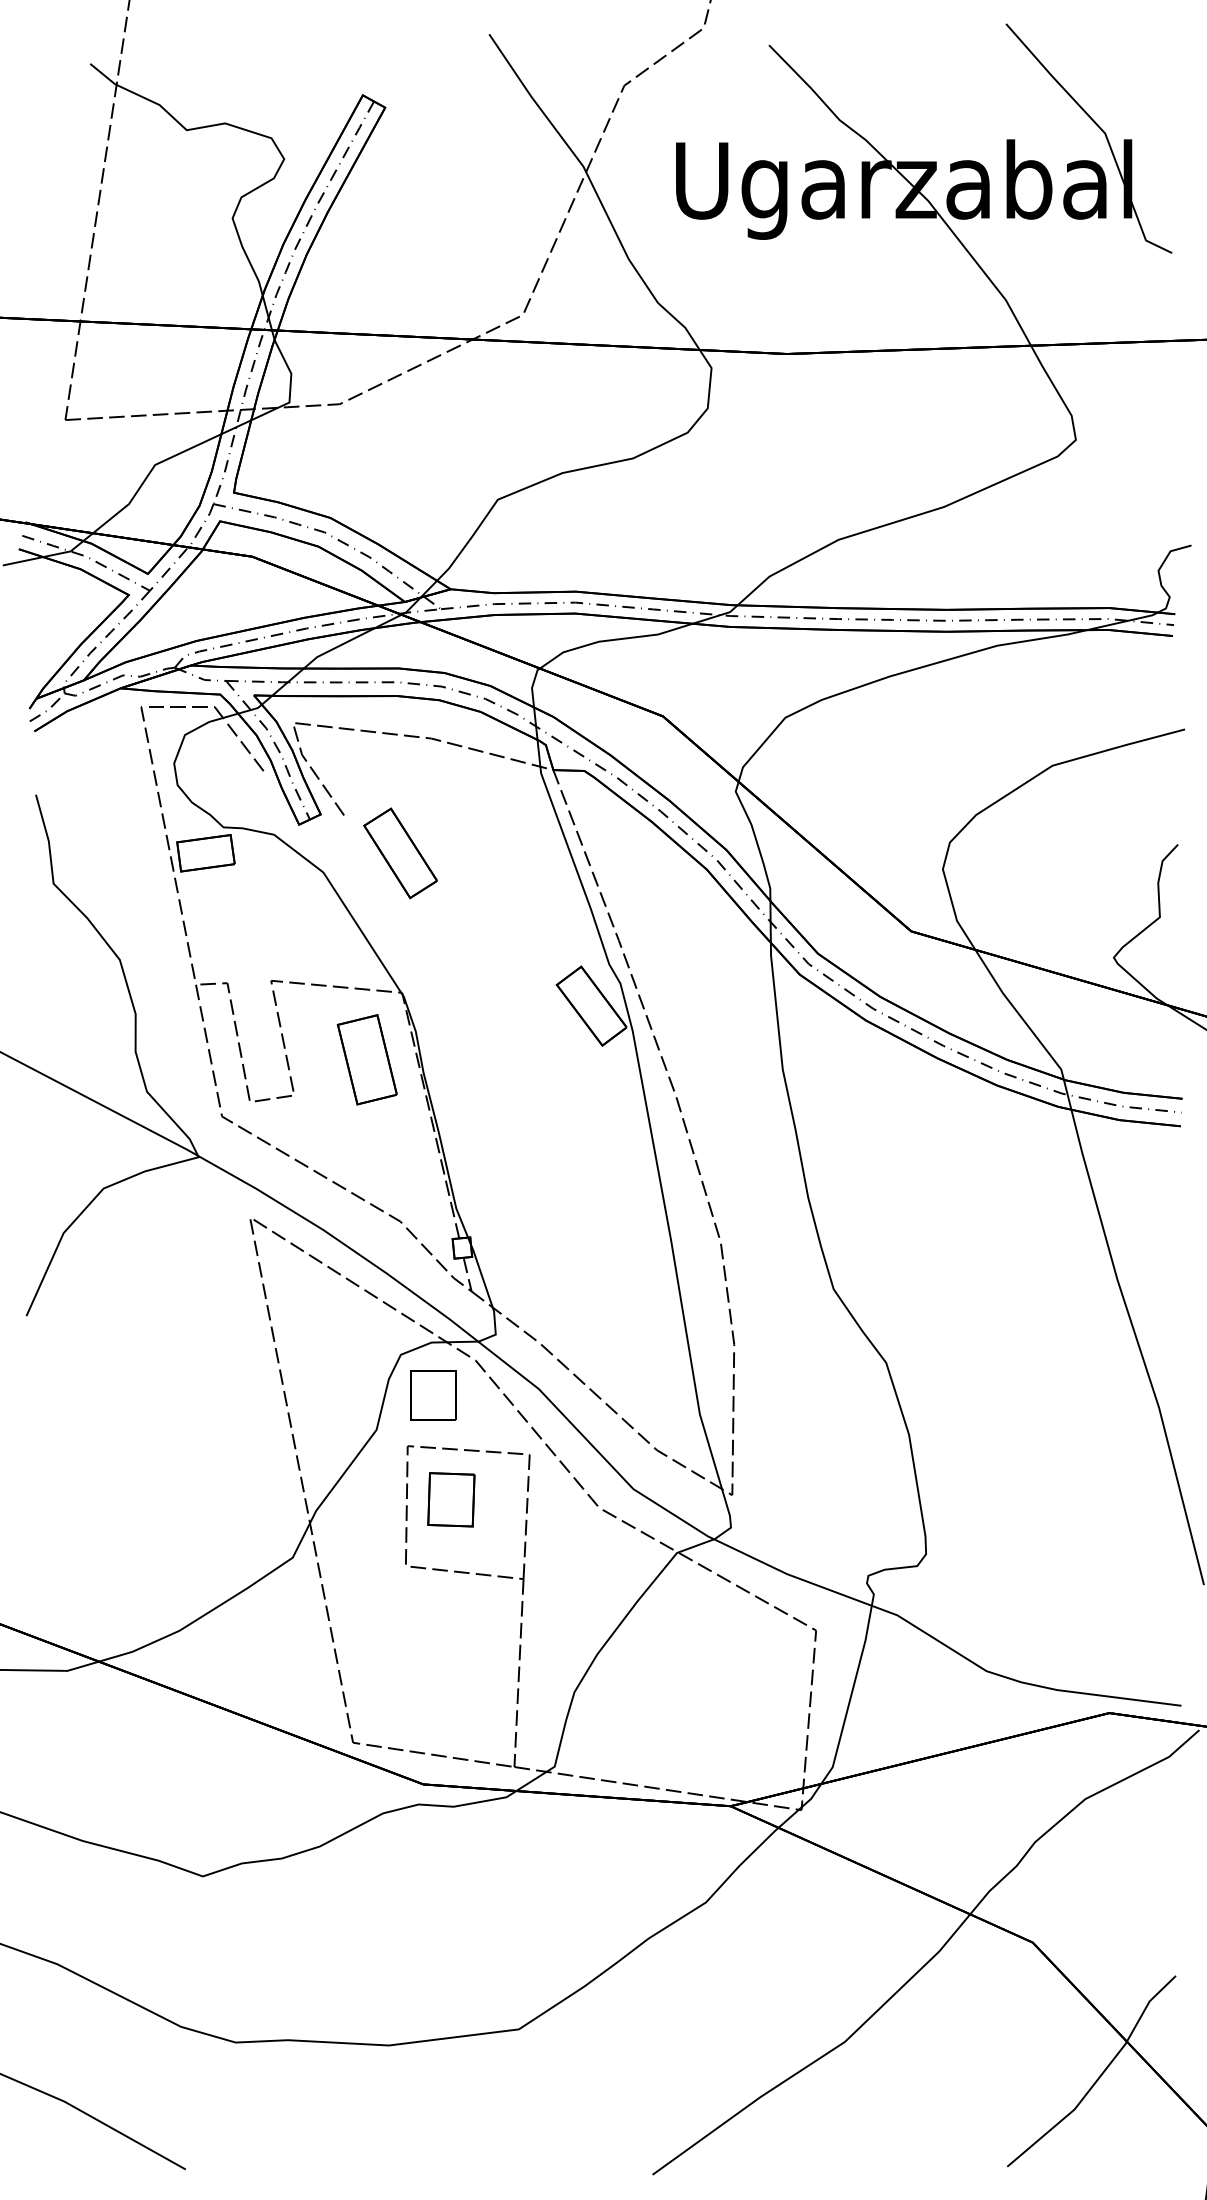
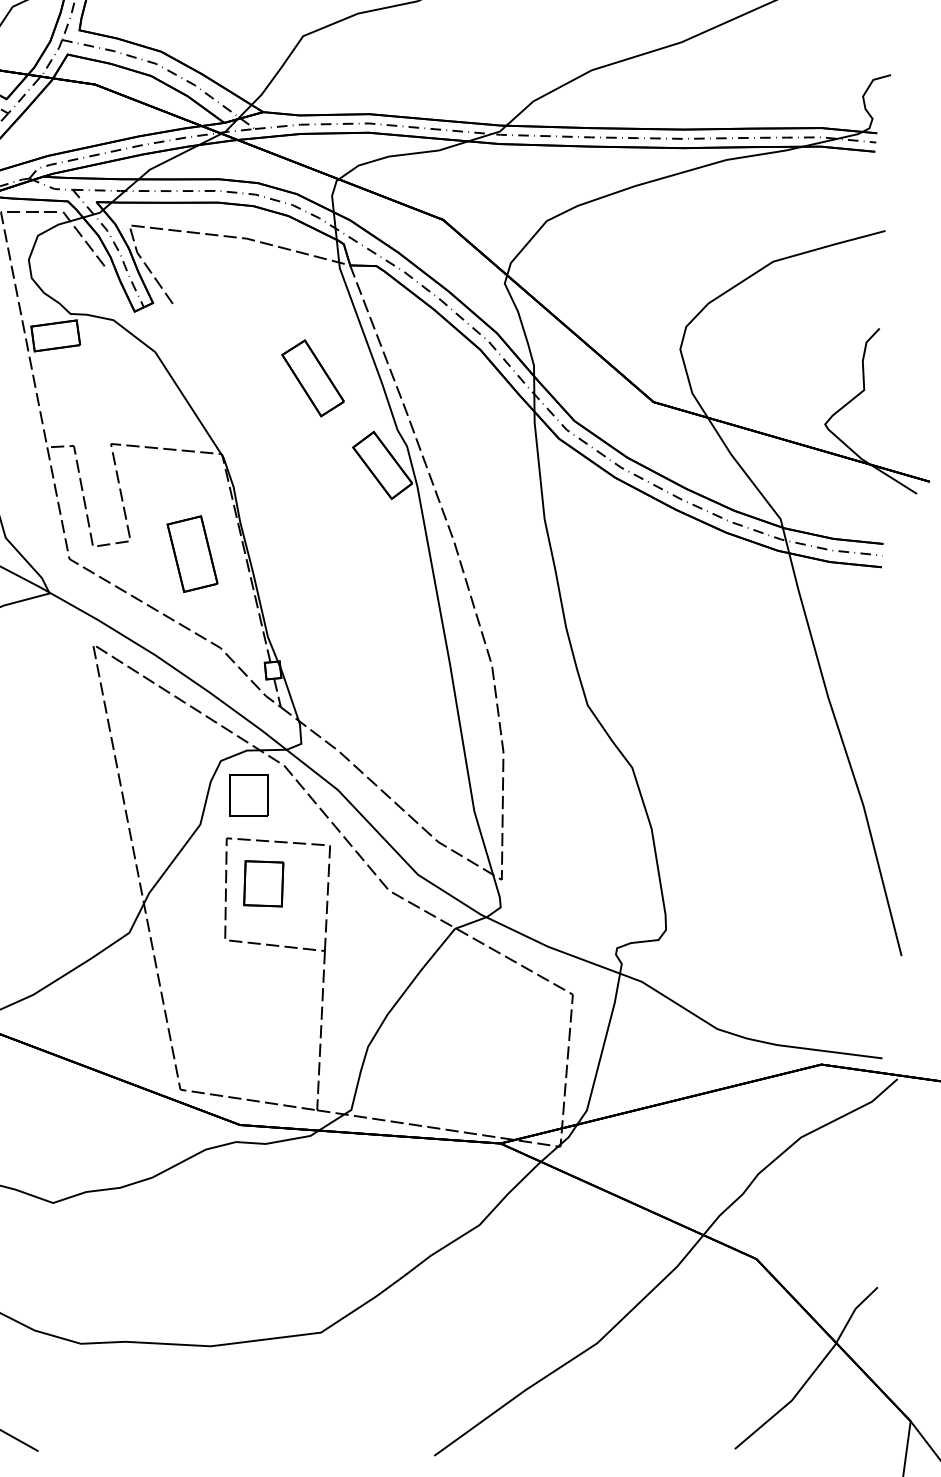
part: (400, 853) -> (313, 378), moved
part: (366, 1059) -> (191, 553), moved

